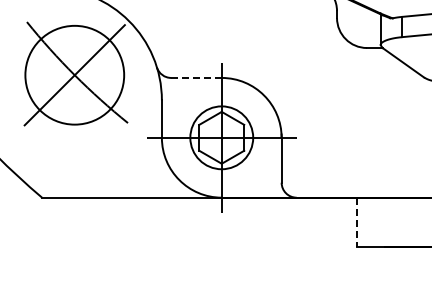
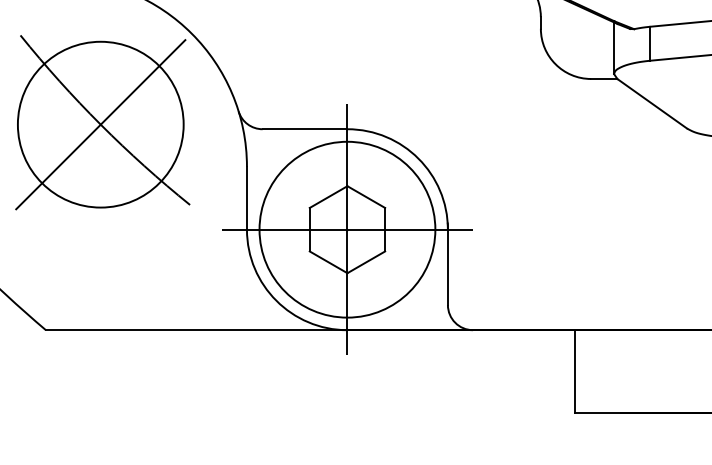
line: (196, 77) -> (305, 128), dashed -> solid
circle: (221, 137) -> (346, 229), size x1.67
line: (357, 222) -> (575, 371), dashed -> solid

